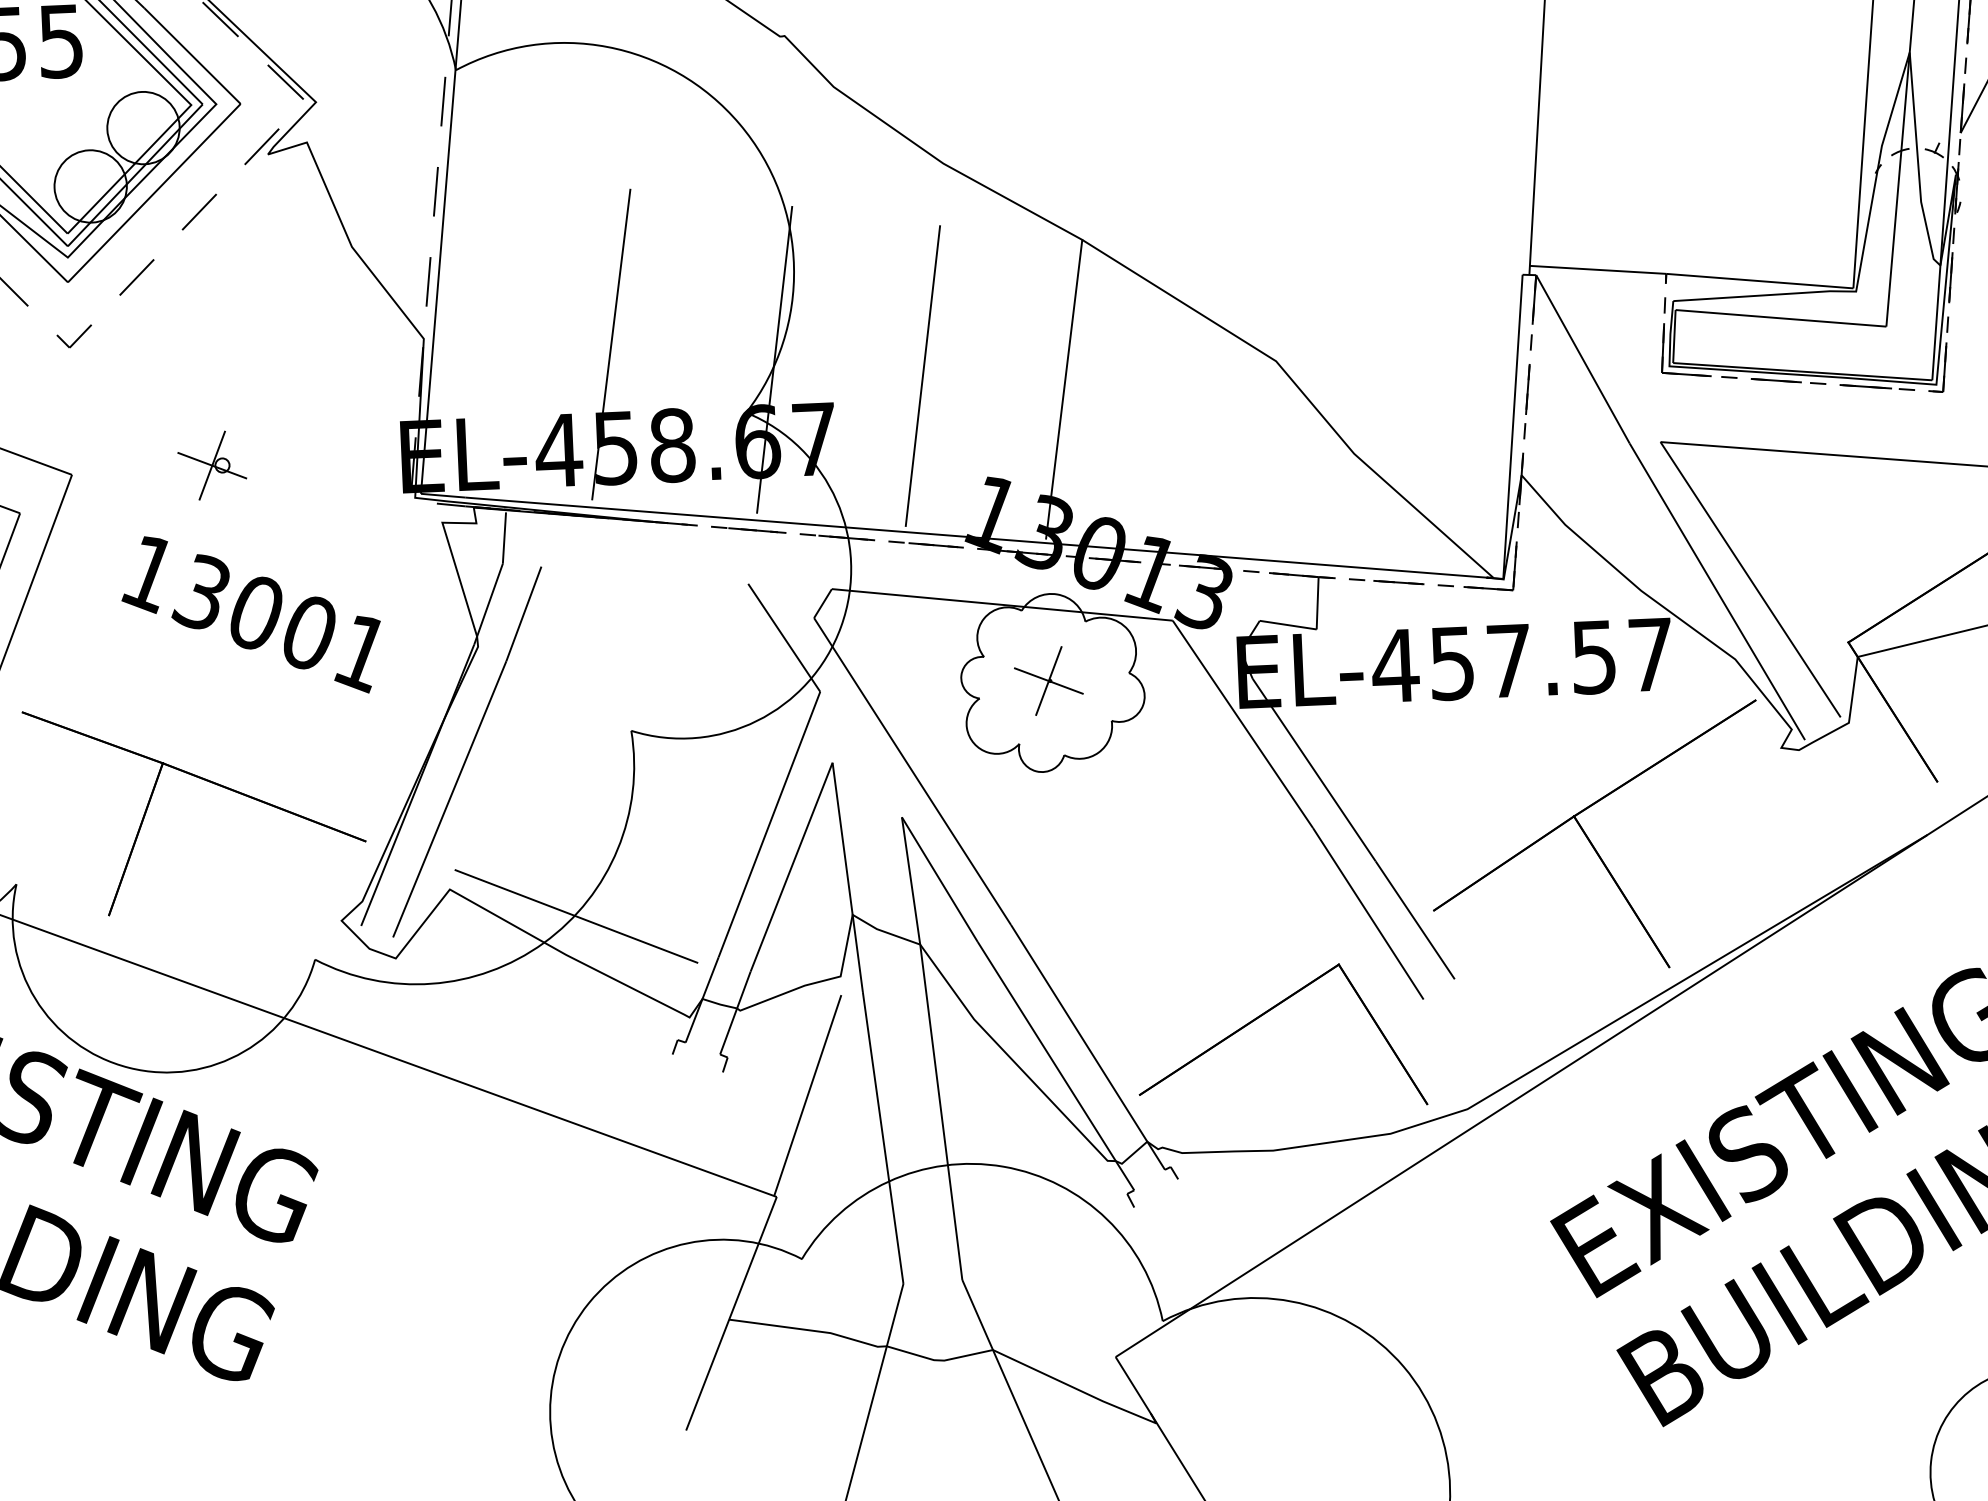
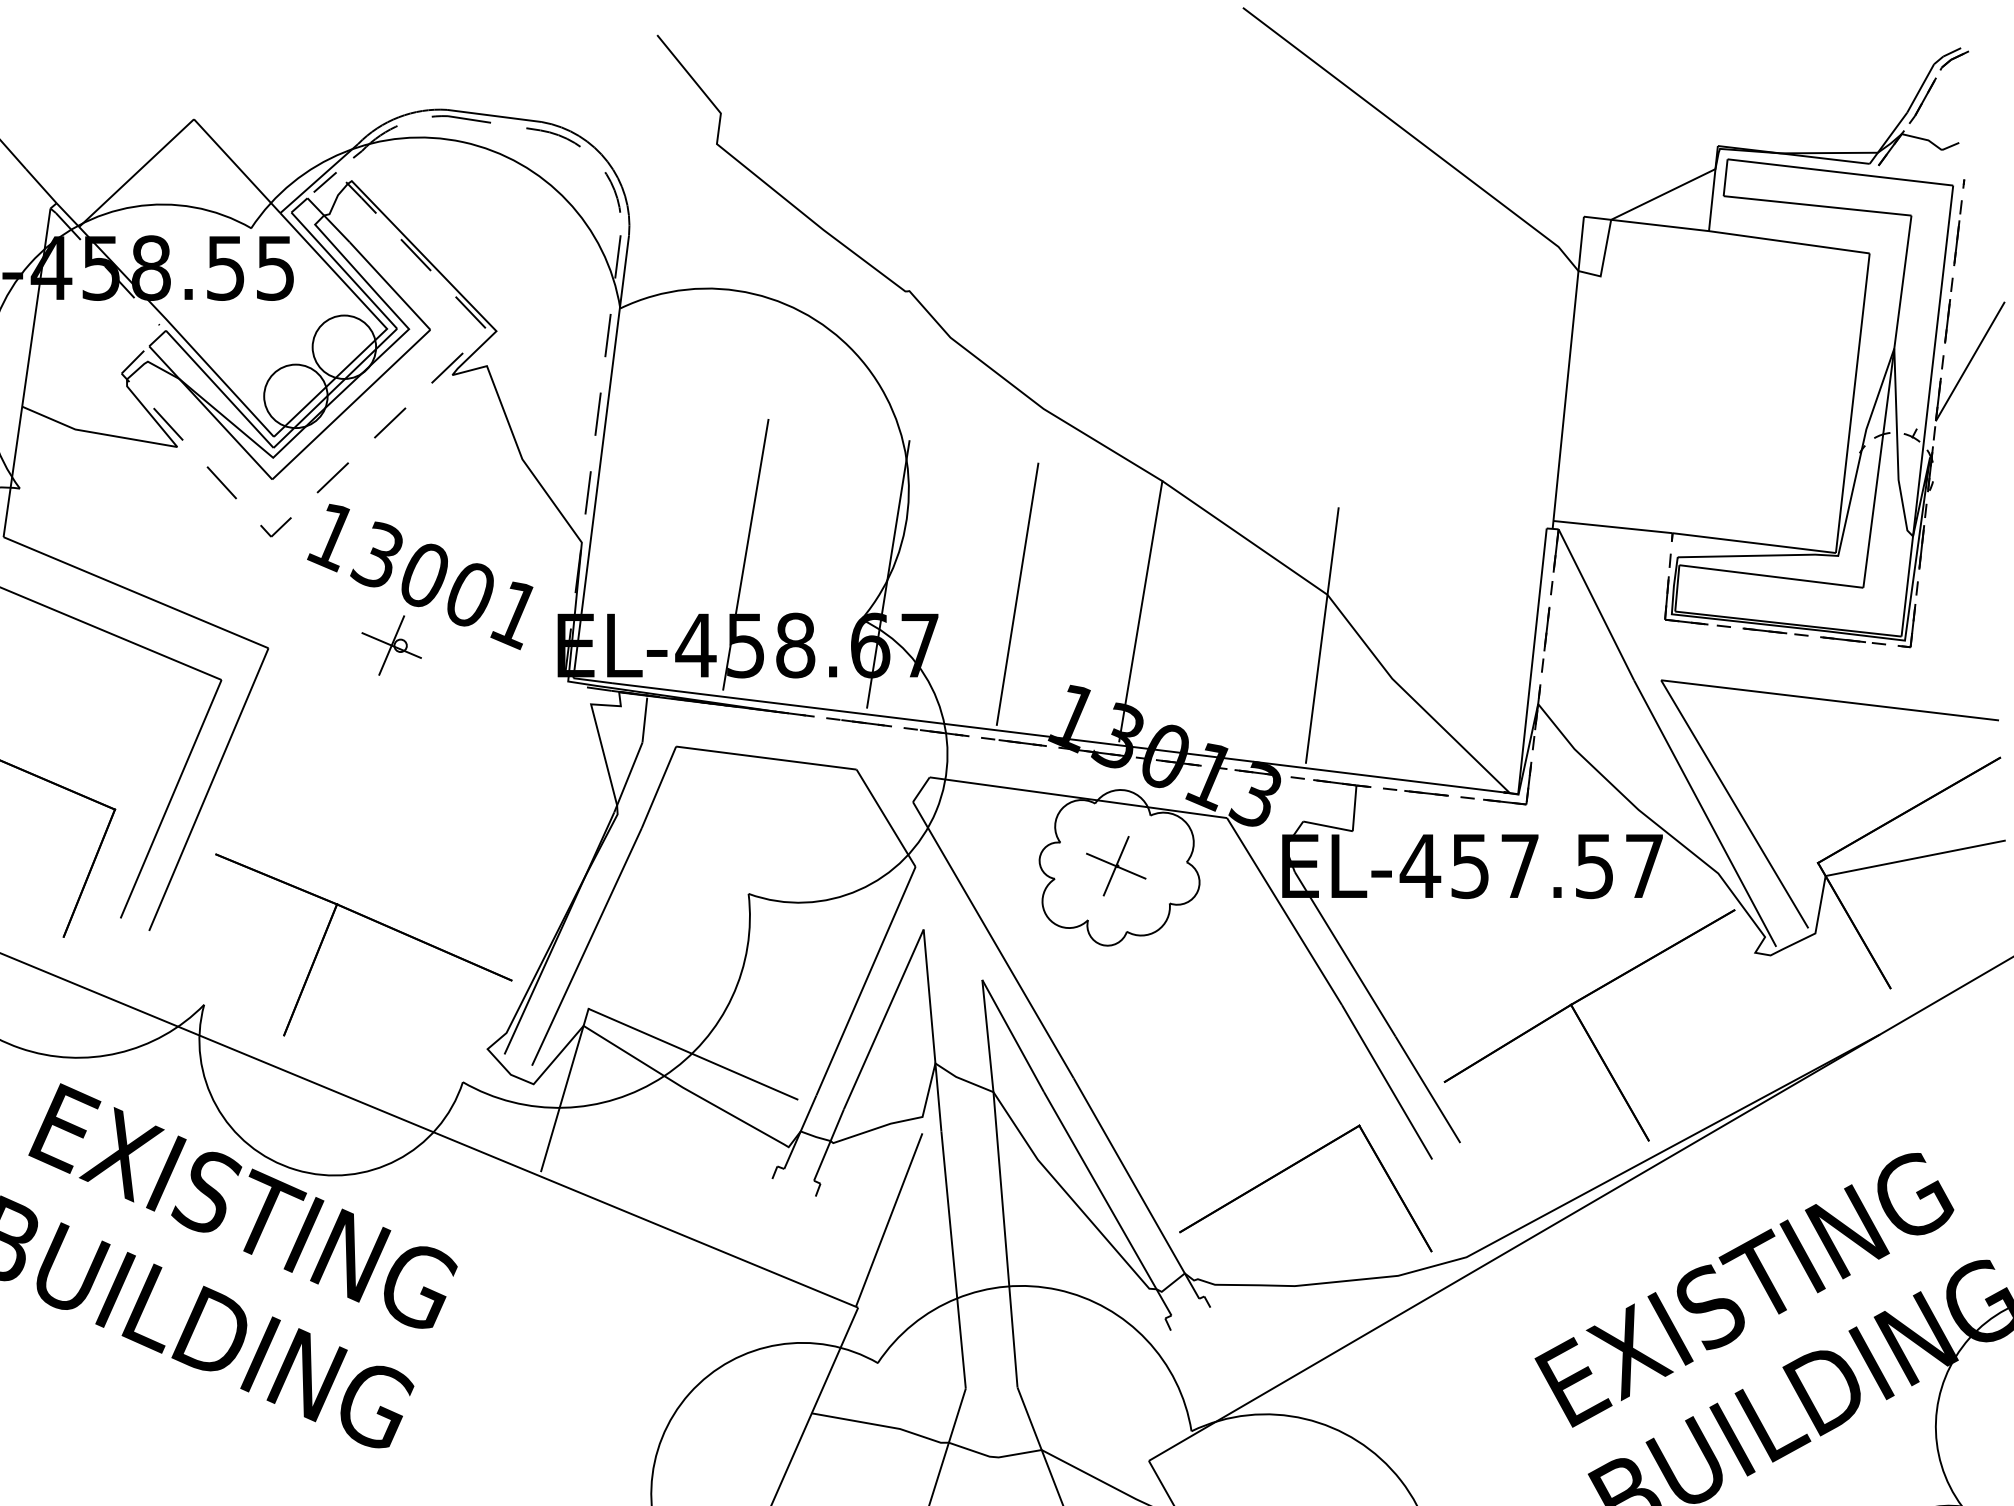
line: (1271, 407) -> (1321, 635), added
line: (644, 574) -> (766, 757), added
text: (251, 614) -> (420, 576), moved
line: (431, 962) -> (564, 1089), added

